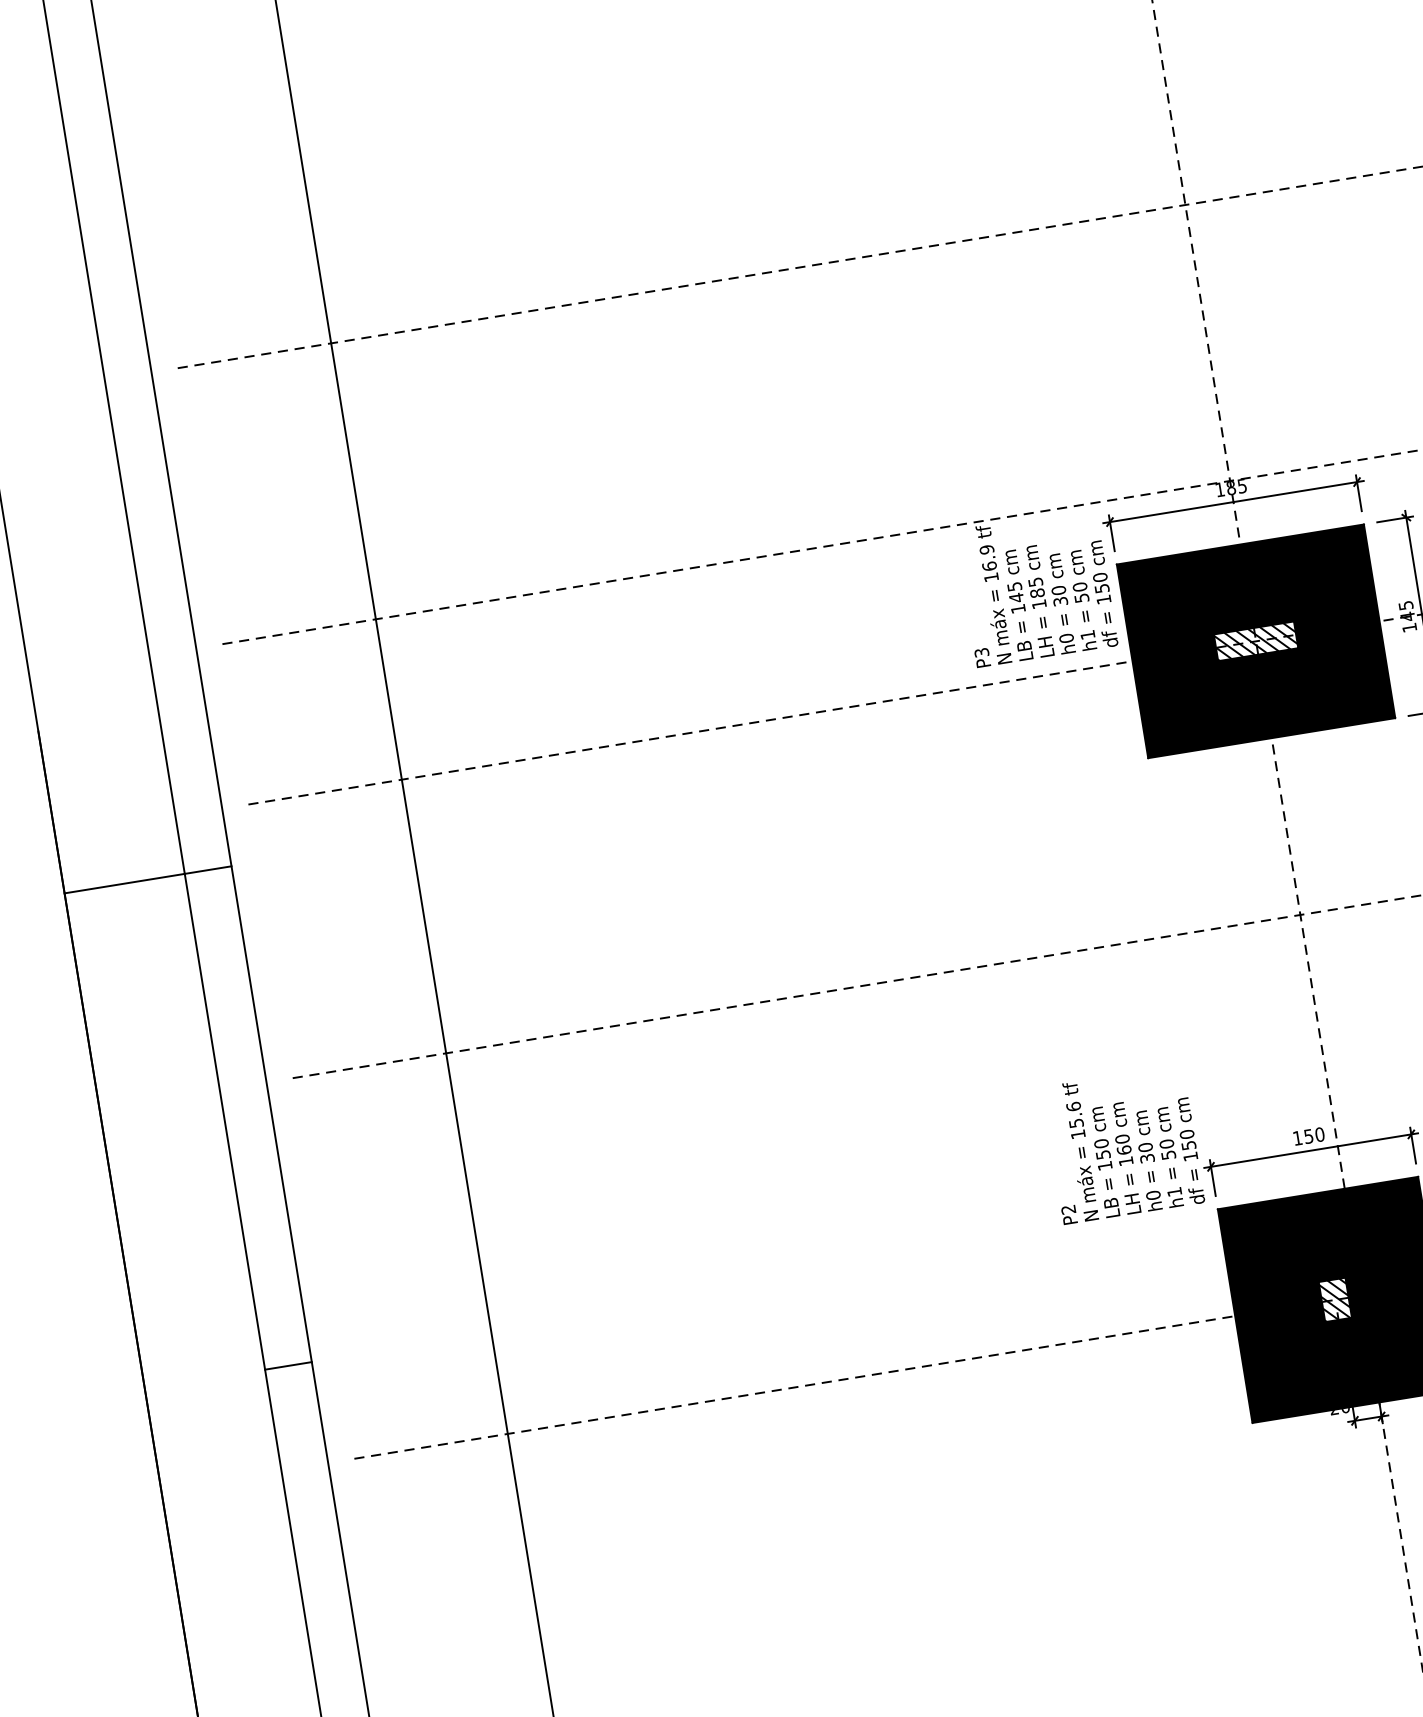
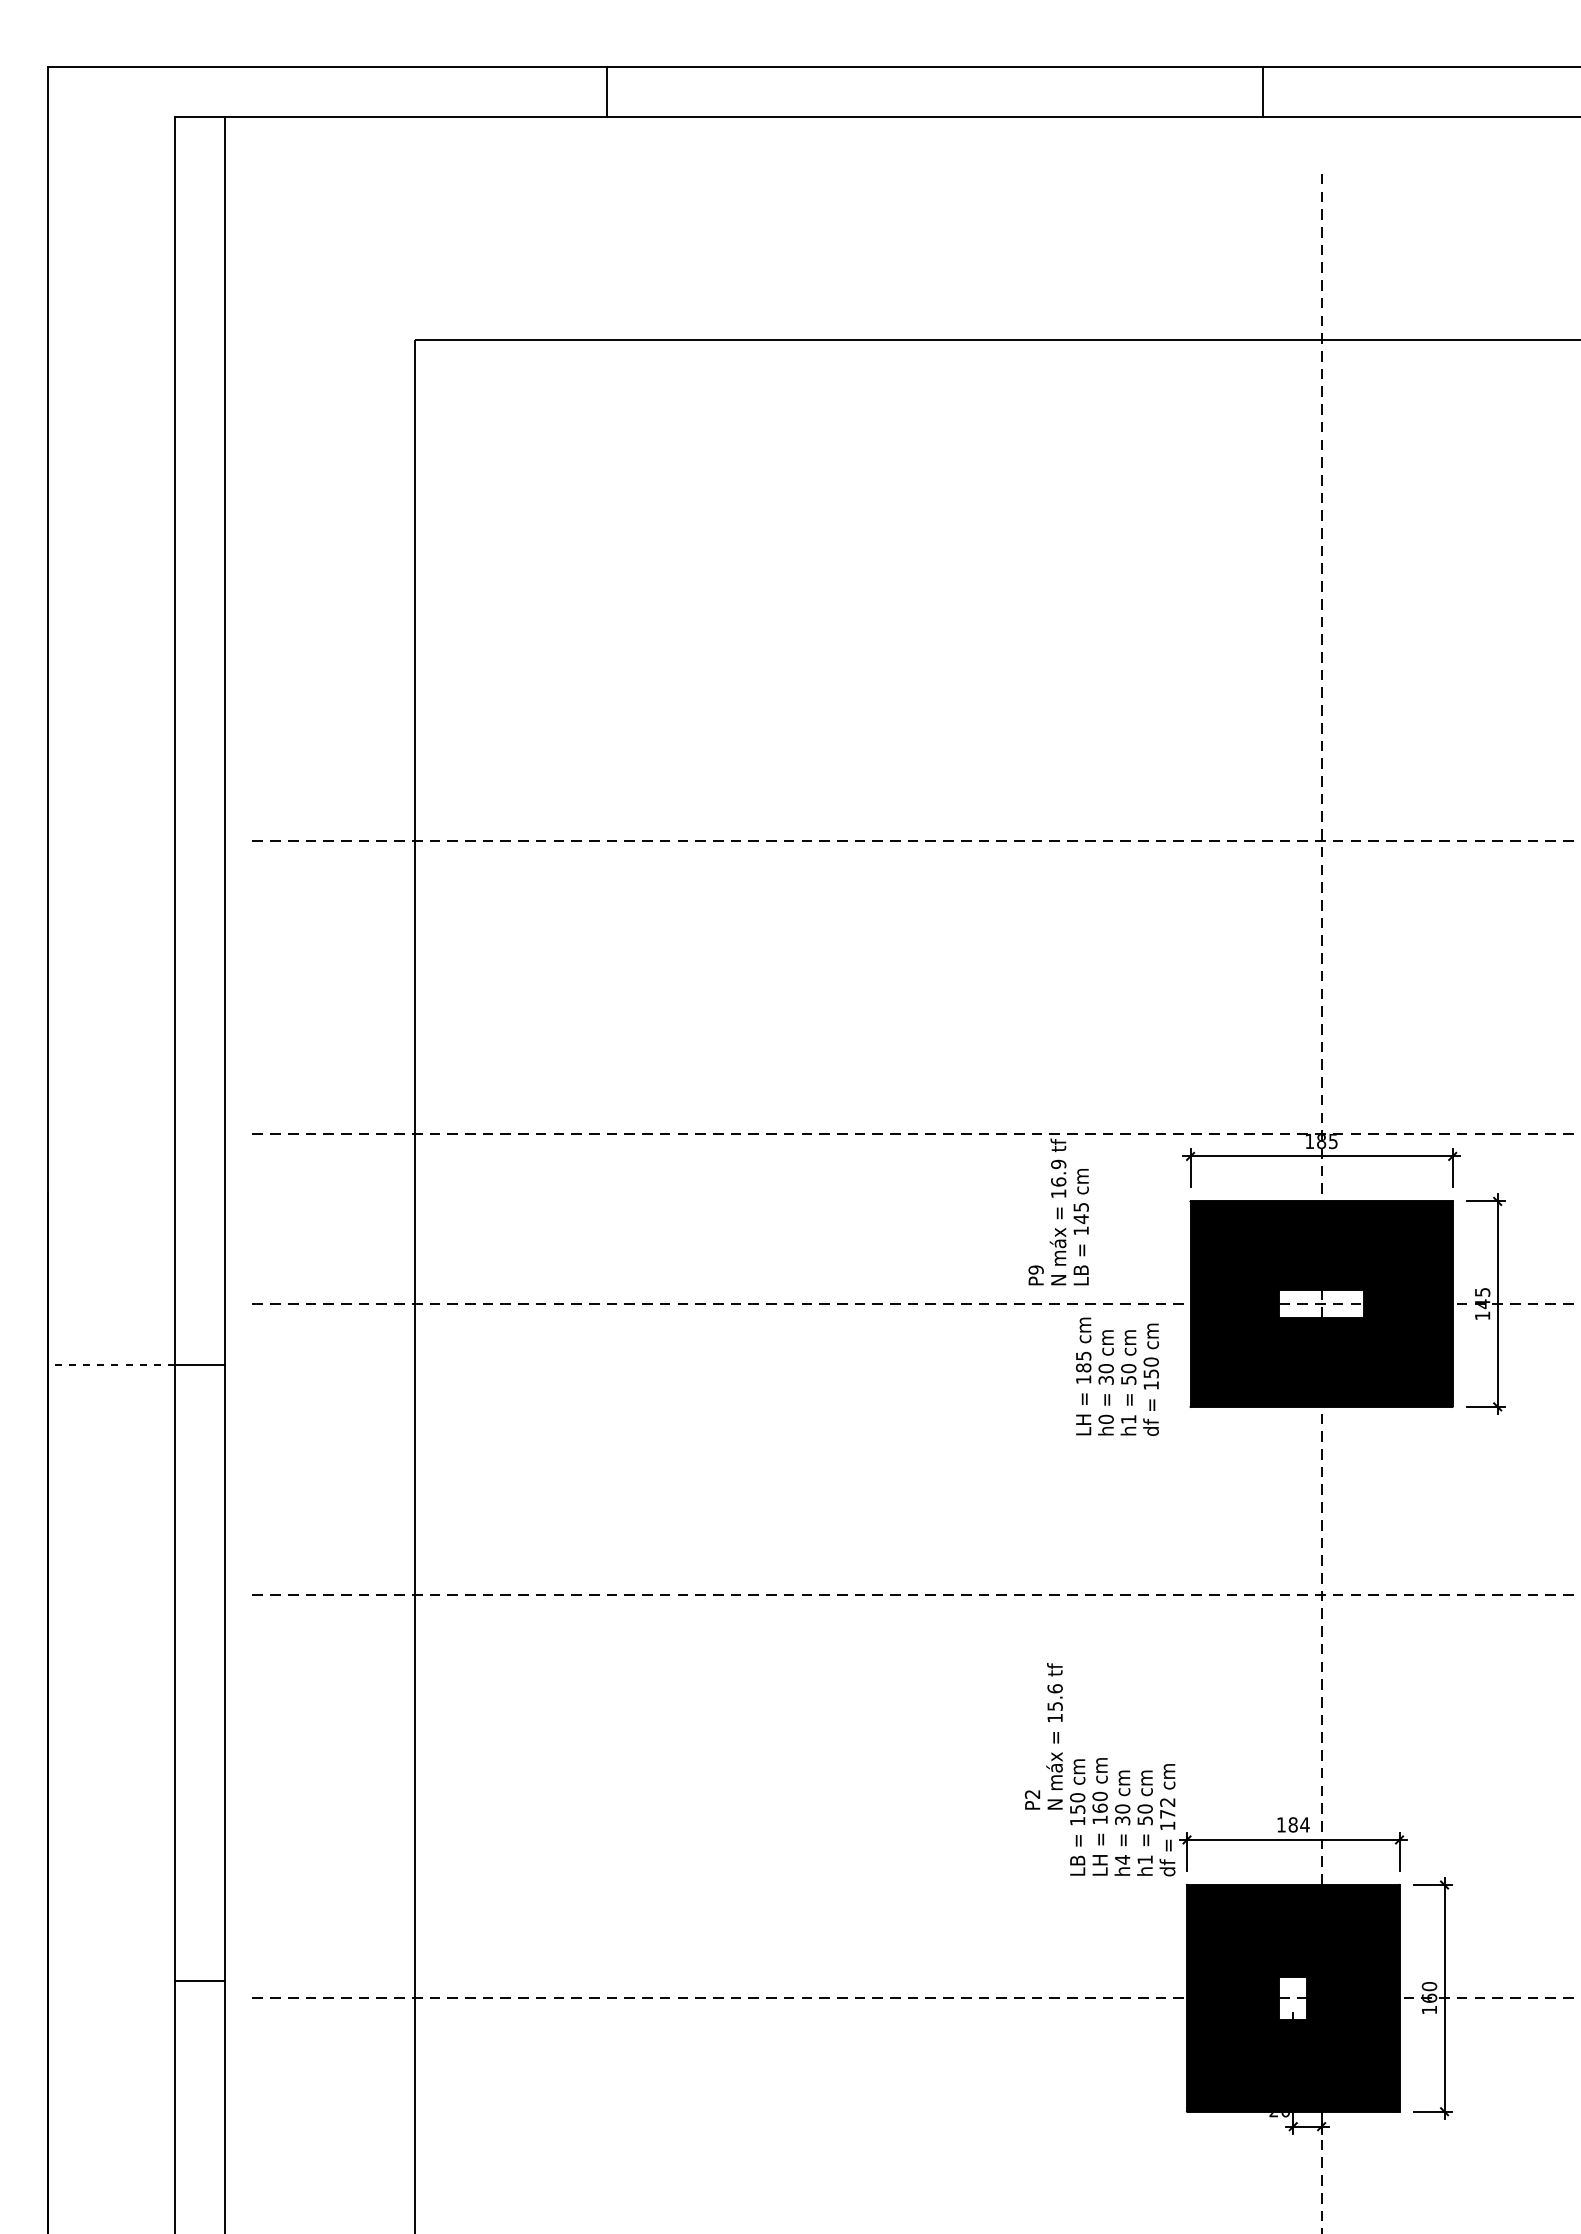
text: (1070, 596) -> (1117, 1376), moved
hatch: (1256, 641) -> (1321, 1304), removed
text: (981, 652) -> (1035, 1269), P3 -> P9
line: (124, 883) -> (111, 1365), solid -> dashed
text: (1313, 1135) -> (1298, 1824), 150 -> 184
text: (1187, 1139) -> (1167, 1807), 150 -> 172
text: (1070, 1153) -> (1043, 1736), moved
text: (1153, 1195) -> (1122, 1859), h0 -> h4
hatch: (1335, 1300) -> (1293, 1998), removed
line: (288, 1366) -> (199, 1981), moved

